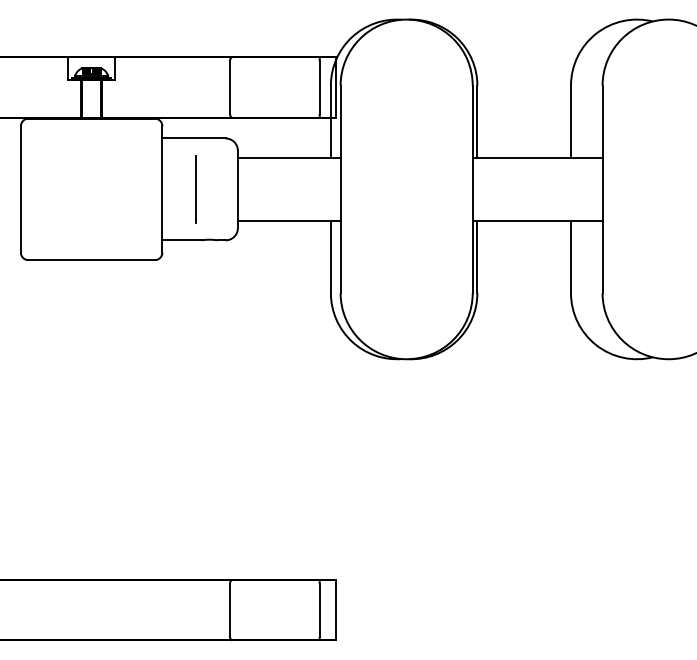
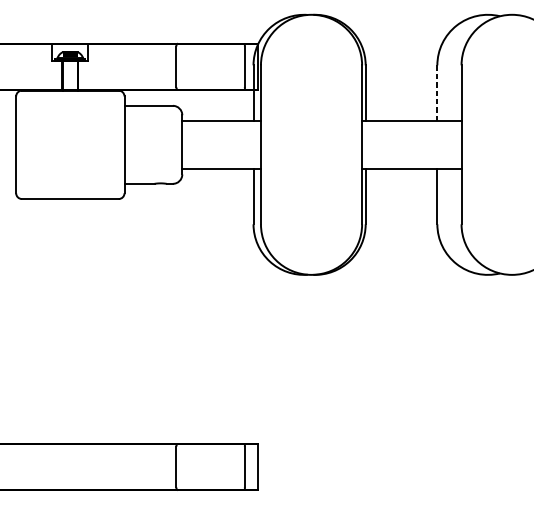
line: (570, 121) -> (436, 92), solid -> dashed
line: (195, 189) -> (149, 144), removed

